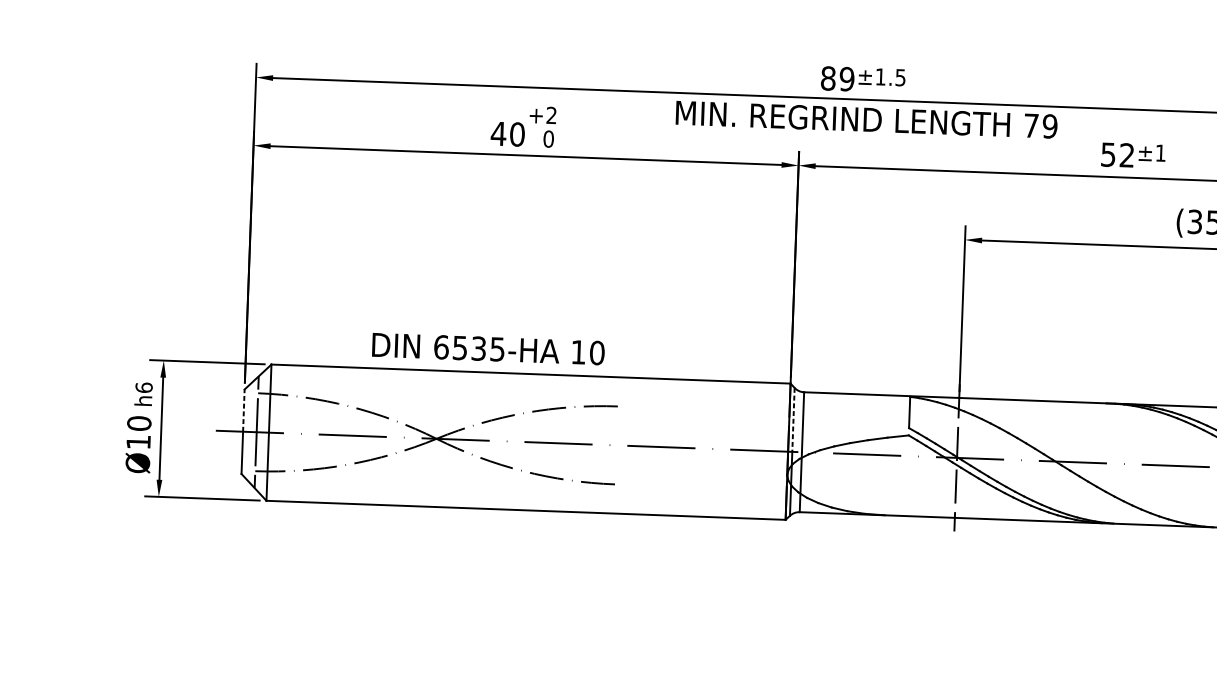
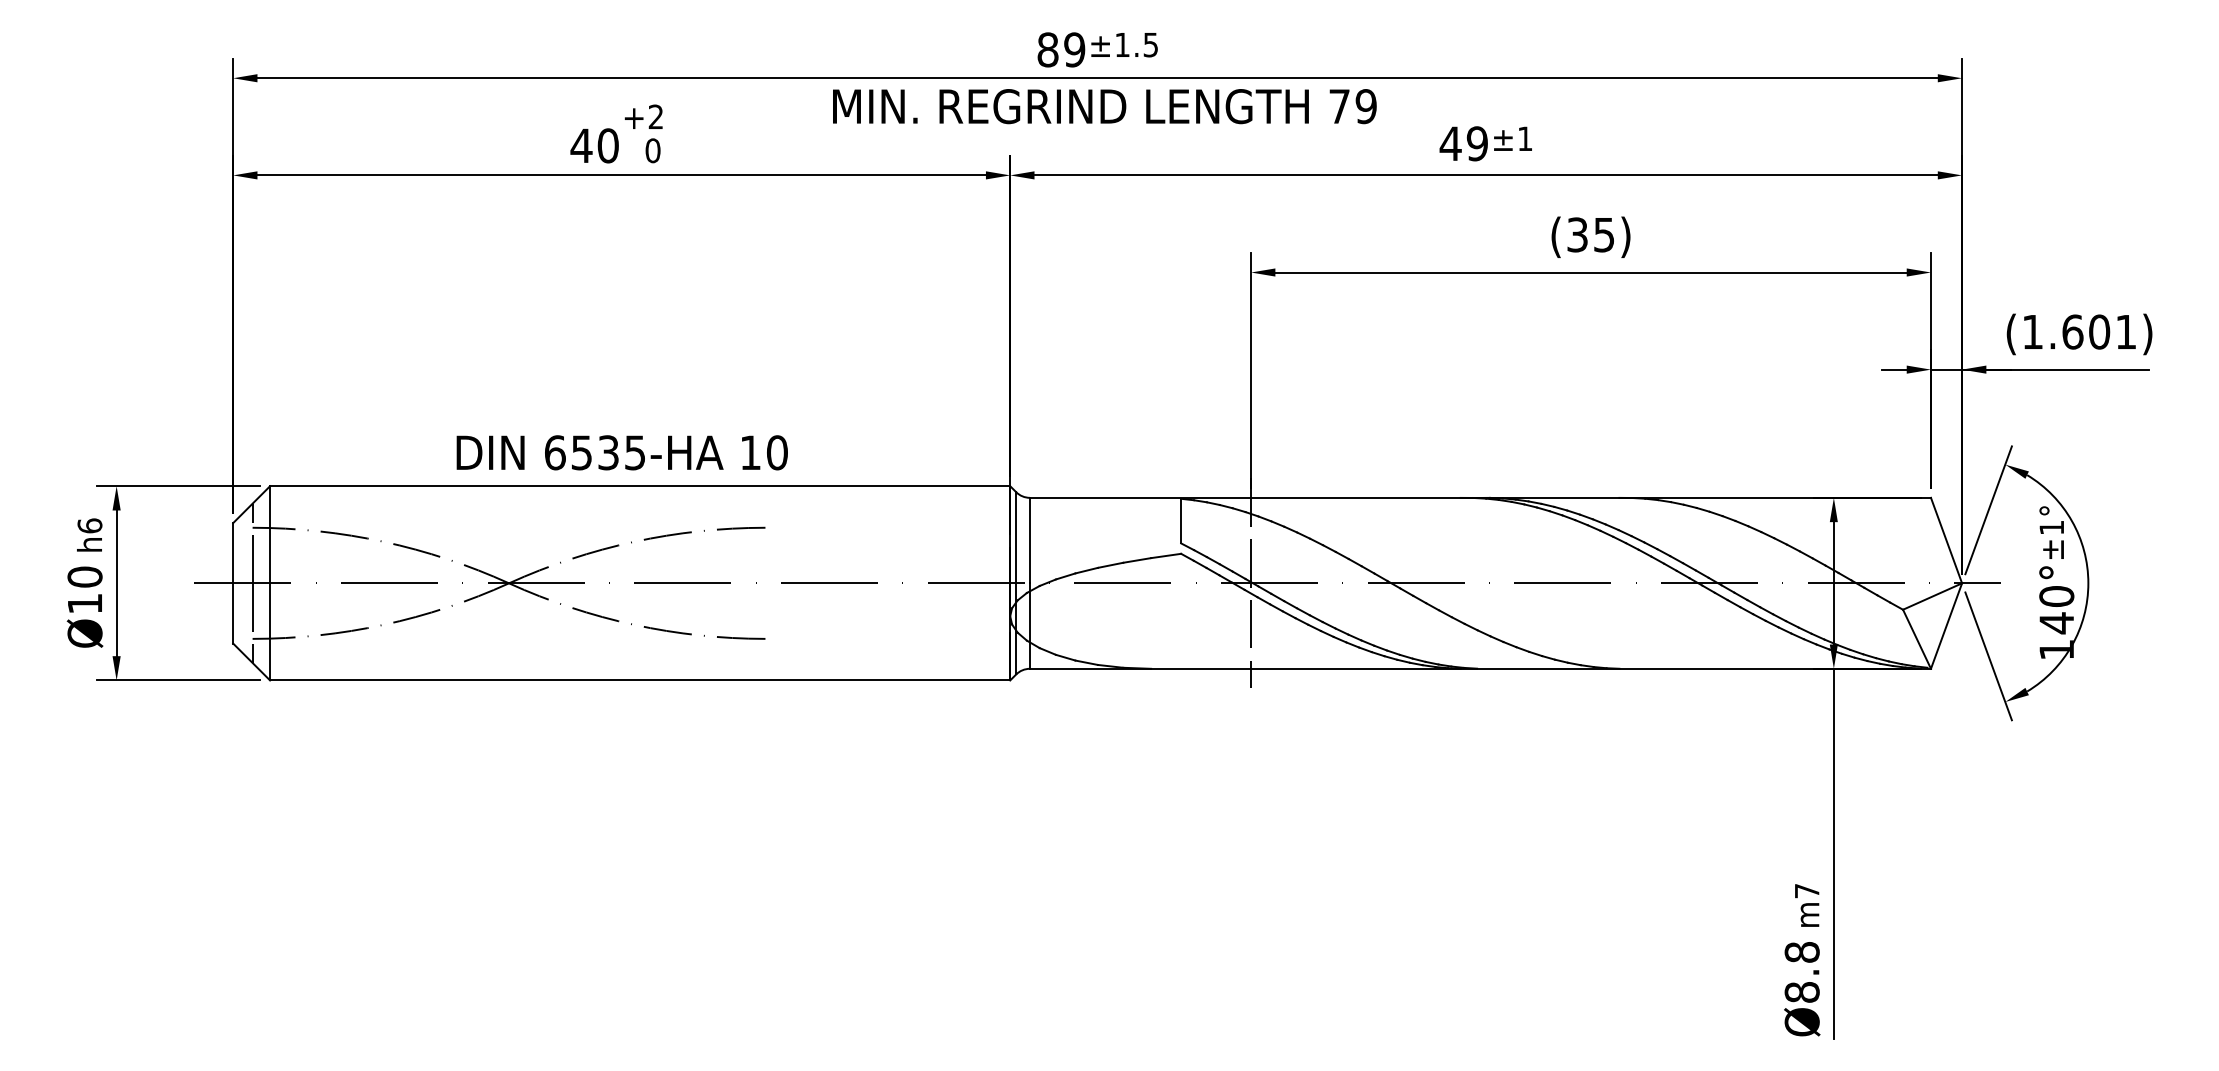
text: (1117, 154) -> (1463, 143), 52 -> 49
text: (487, 348) -> (621, 452), moved
line: (244, 410) -> (233, 552), dashed -> solid
line: (793, 419) -> (1016, 537), dashed -> solid

